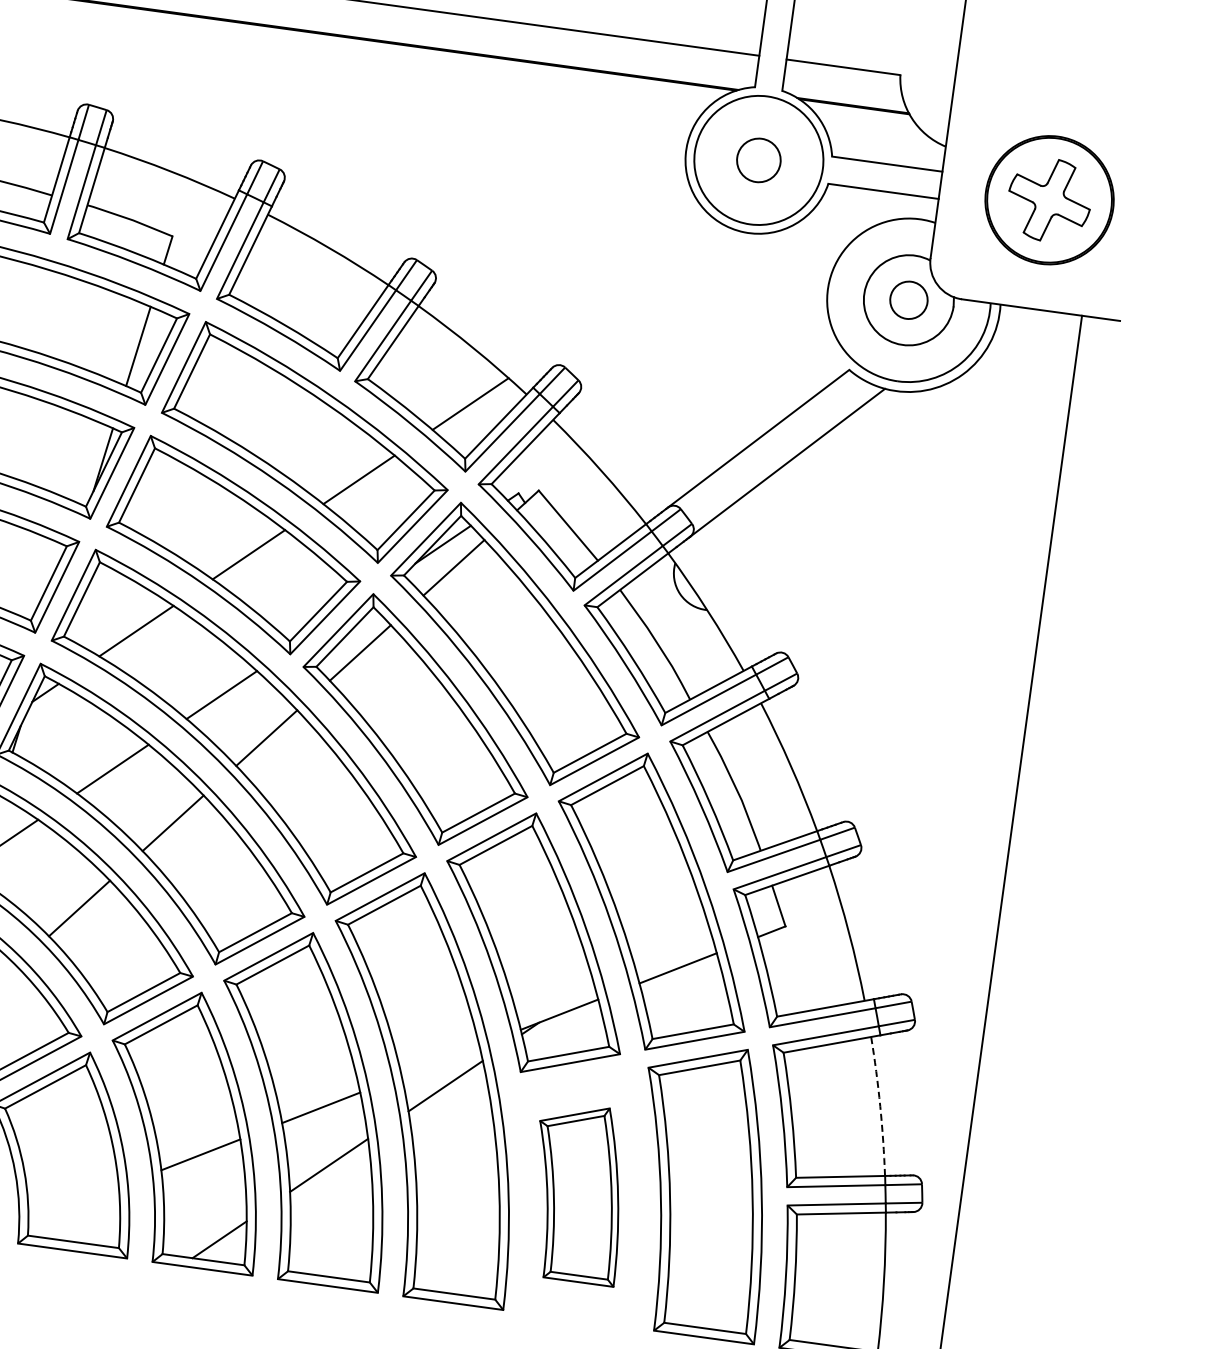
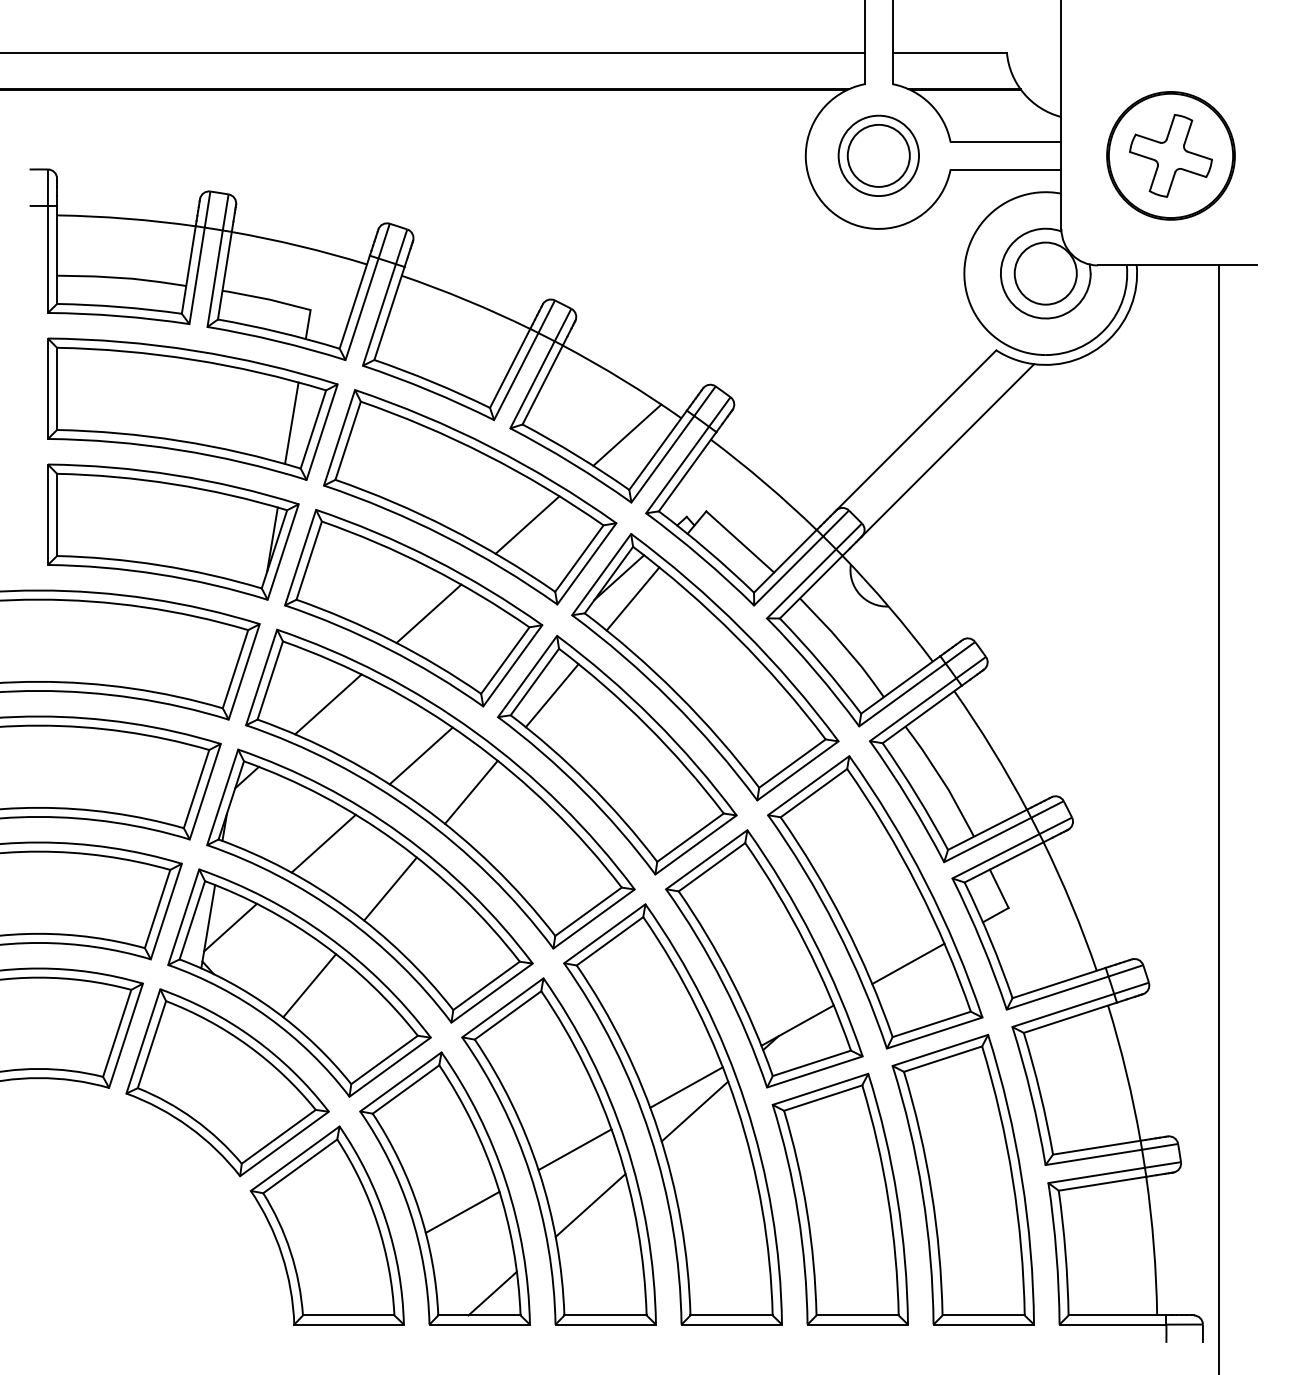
circle: (758, 159) -> (878, 155), size x0.62
circle: (758, 159) -> (878, 155), size x1.43
circle: (908, 300) -> (1045, 273), size x1.67
line: (440, 1061) -> (686, 1087), added
arc: (880, 1106) -> (1126, 1072), dashed -> solid
part: (577, 1192) -> (839, 1198), size x1.43

